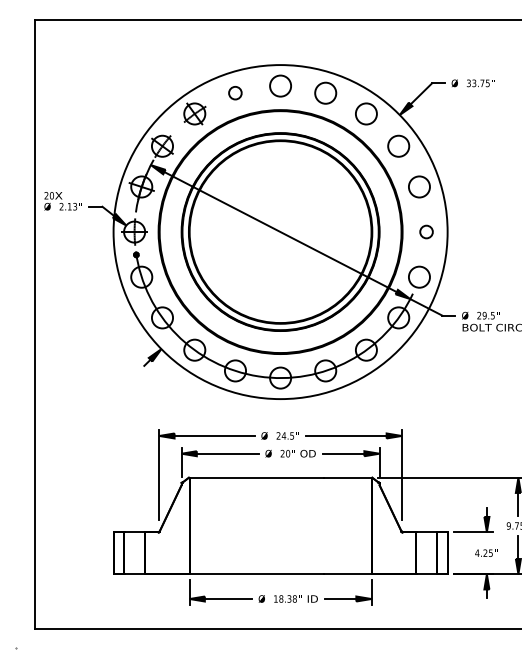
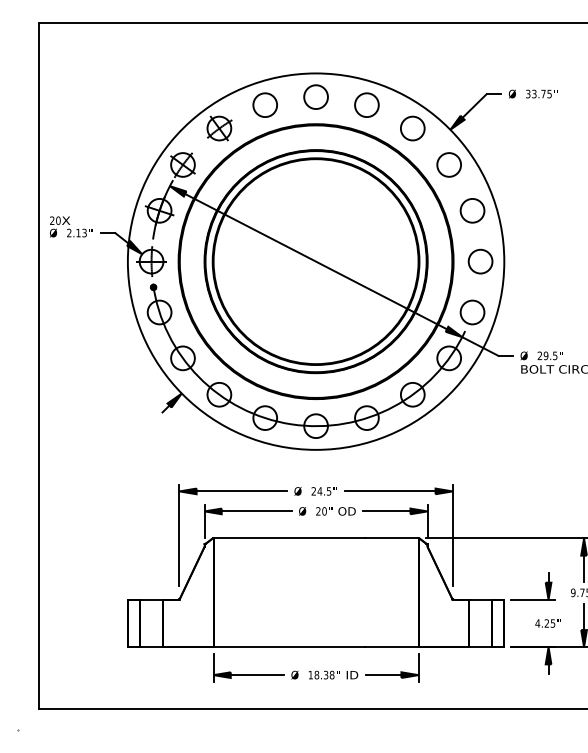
circle: (234, 92) -> (264, 104), size x1.67
circle: (426, 231) -> (480, 261), size x1.67

